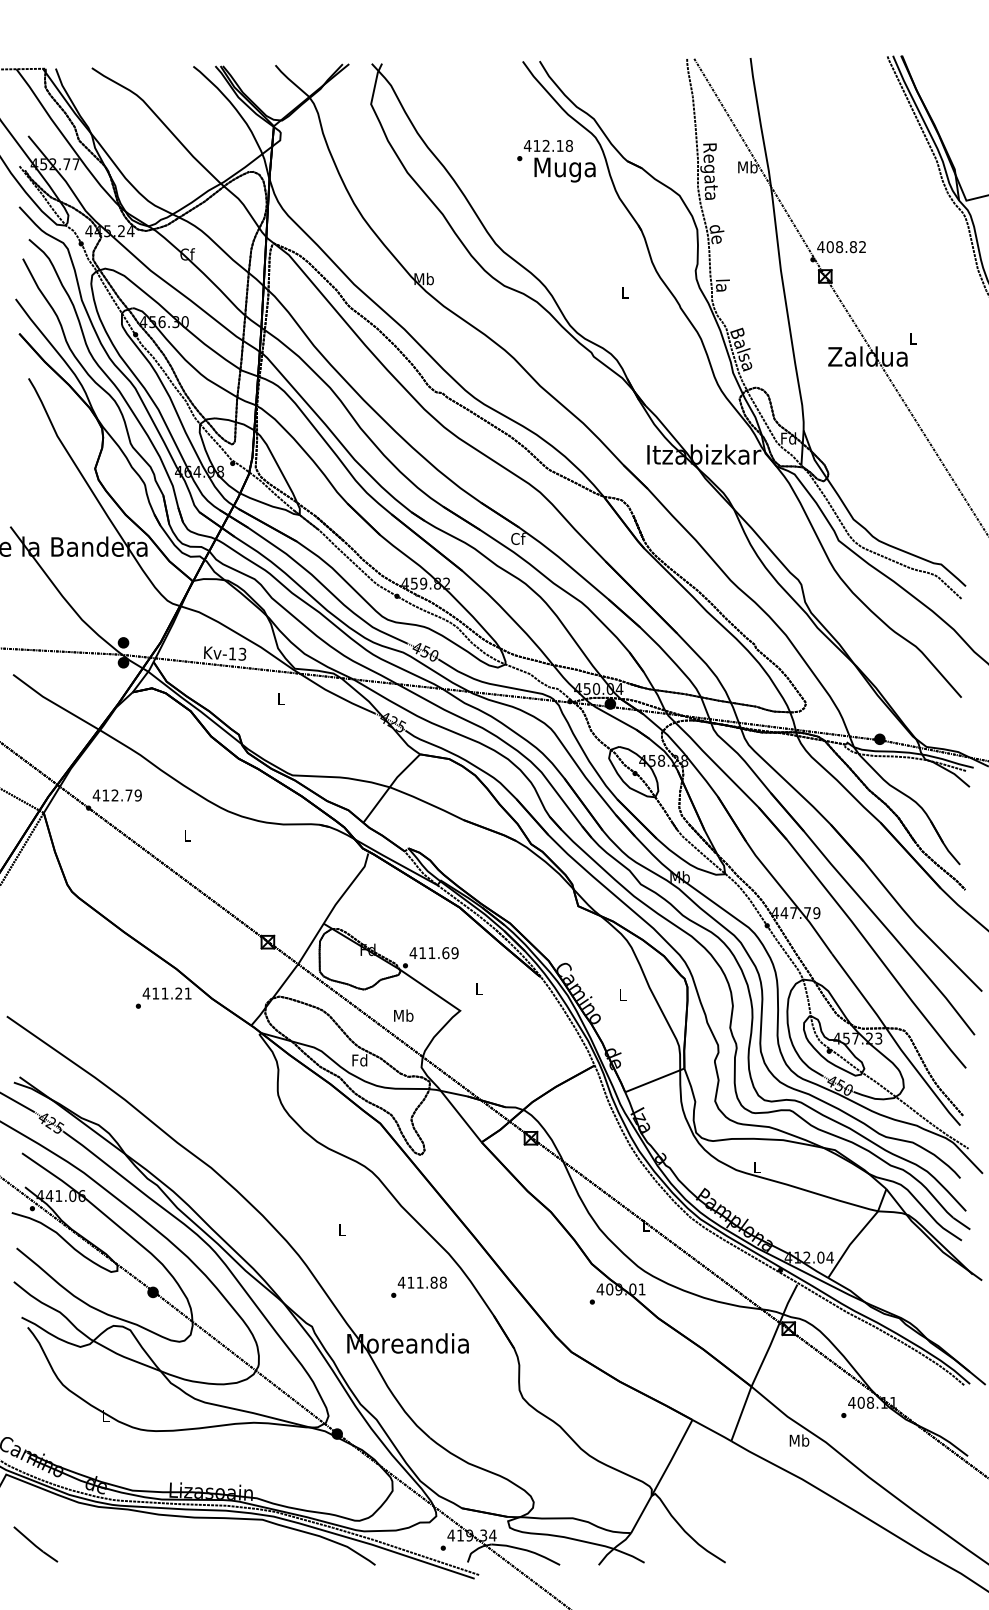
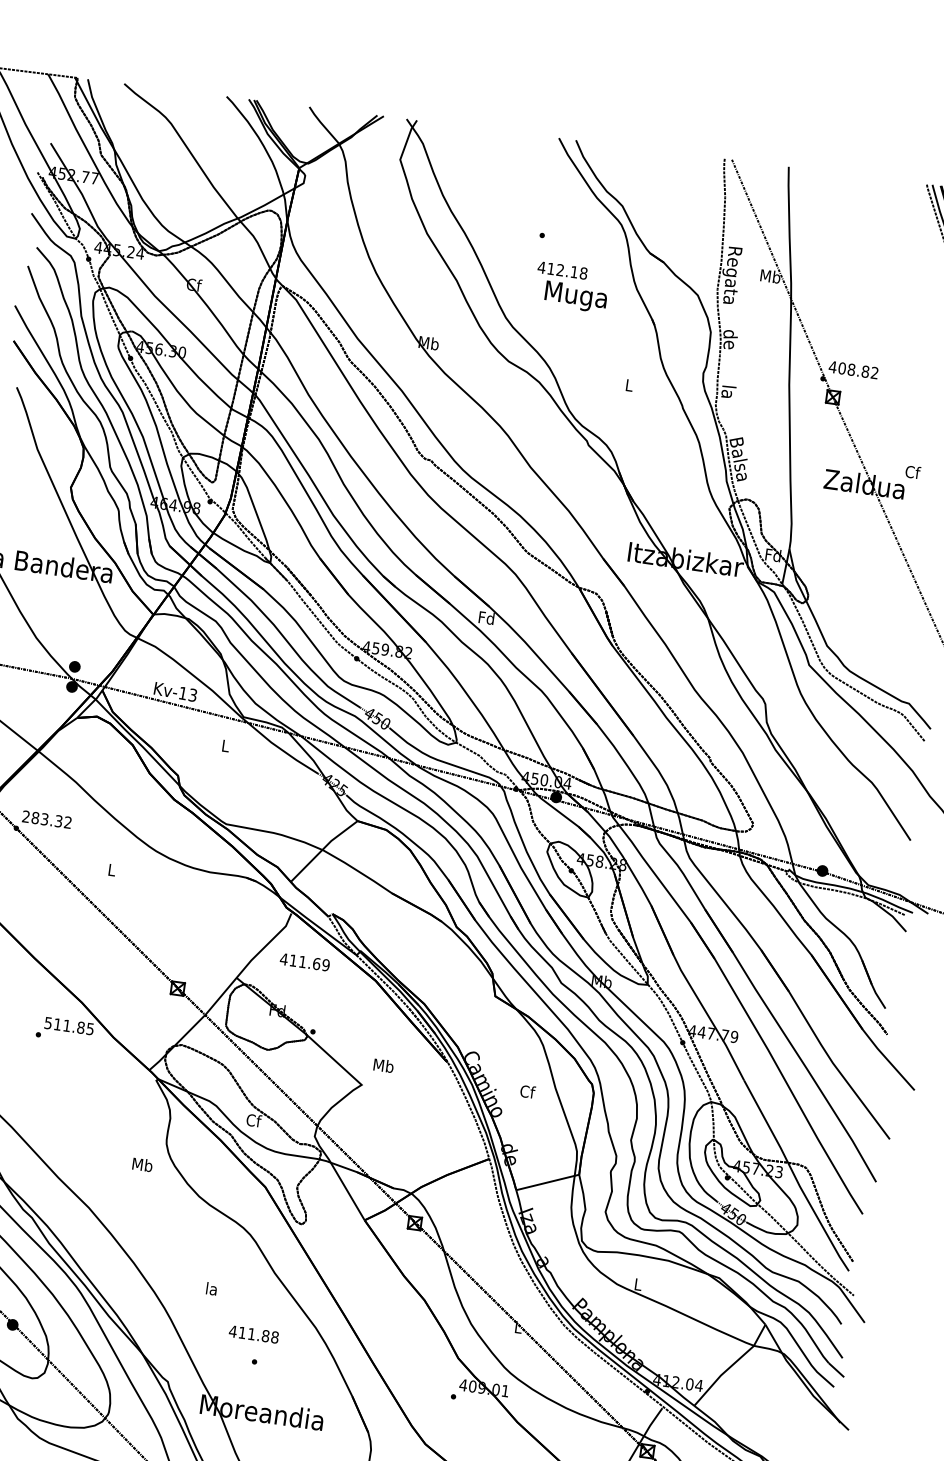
text: (559, 161) -> (571, 287), moved
text: (913, 338) -> (913, 472), L -> Cf
text: (517, 538) -> (486, 617), Cf -> Fd
text: (116, 795) -> (46, 819), 412.79 -> 283.32
text: (433, 953) -> (304, 962), moved
text: (478, 988) -> (383, 1065), L -> Mb
text: (166, 993) -> (68, 1025), 411.21 -> 511.85
text: (622, 994) -> (527, 1091), L -> Cf
text: (403, 1015) -> (142, 1164), moved
text: (359, 1060) -> (253, 1120), Fd -> Cf
text: (342, 1229) -> (212, 1288), L -> la
text: (421, 1282) -> (253, 1334), moved

